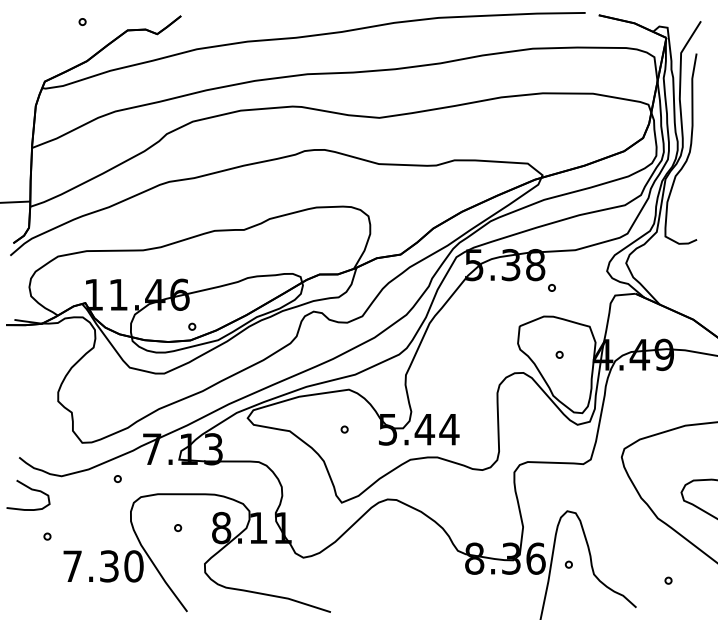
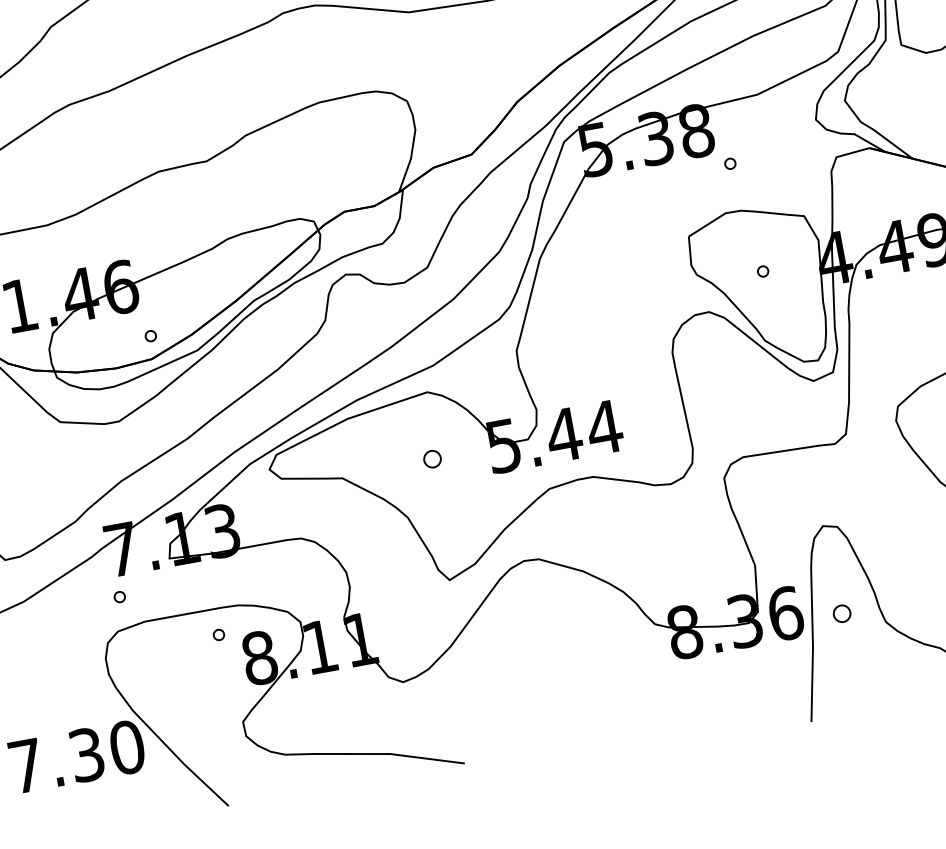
part: (344, 429) -> (432, 459), size x1.6
part: (117, 478) -> (119, 596), moved
part: (178, 527) -> (219, 633), moved
part: (568, 564) -> (840, 613), size x1.6

